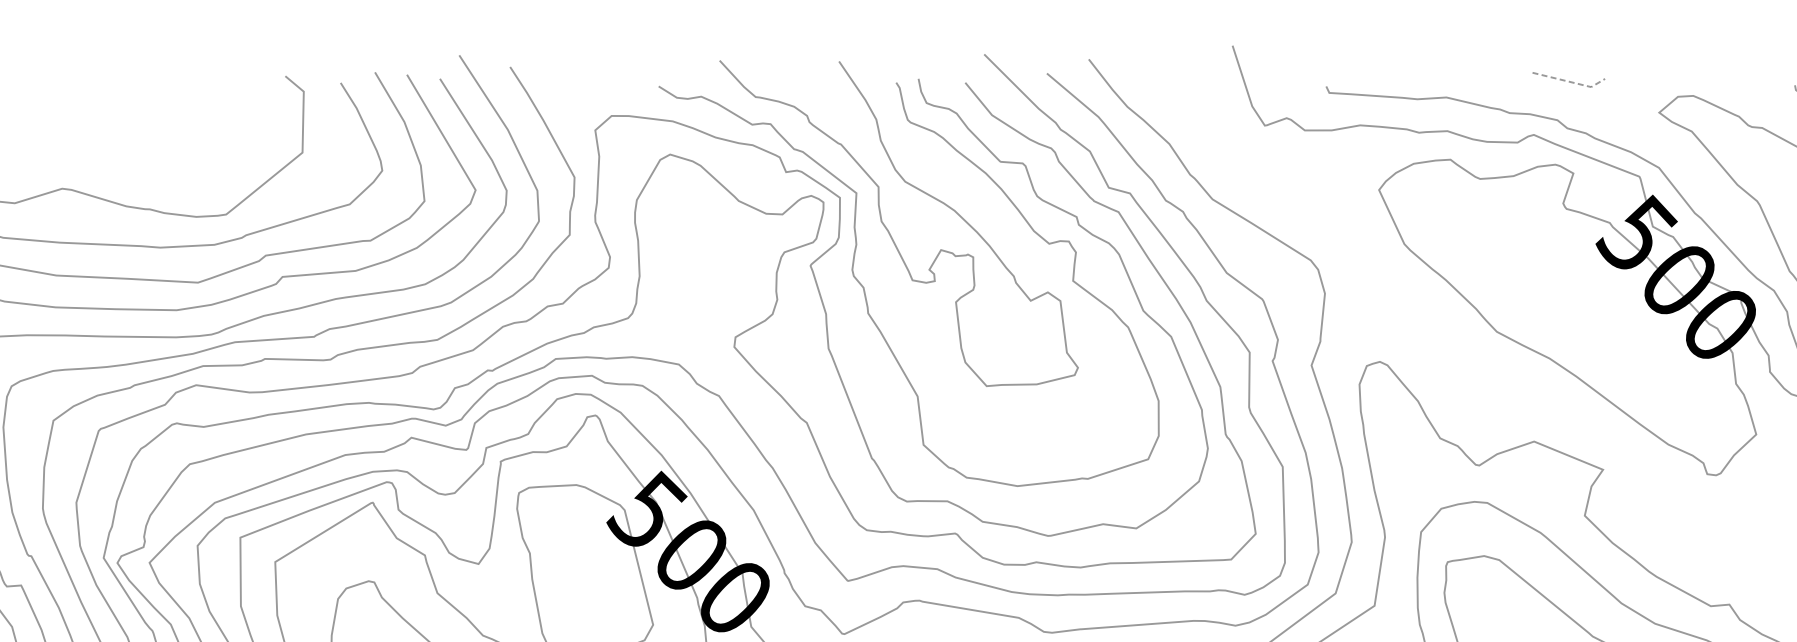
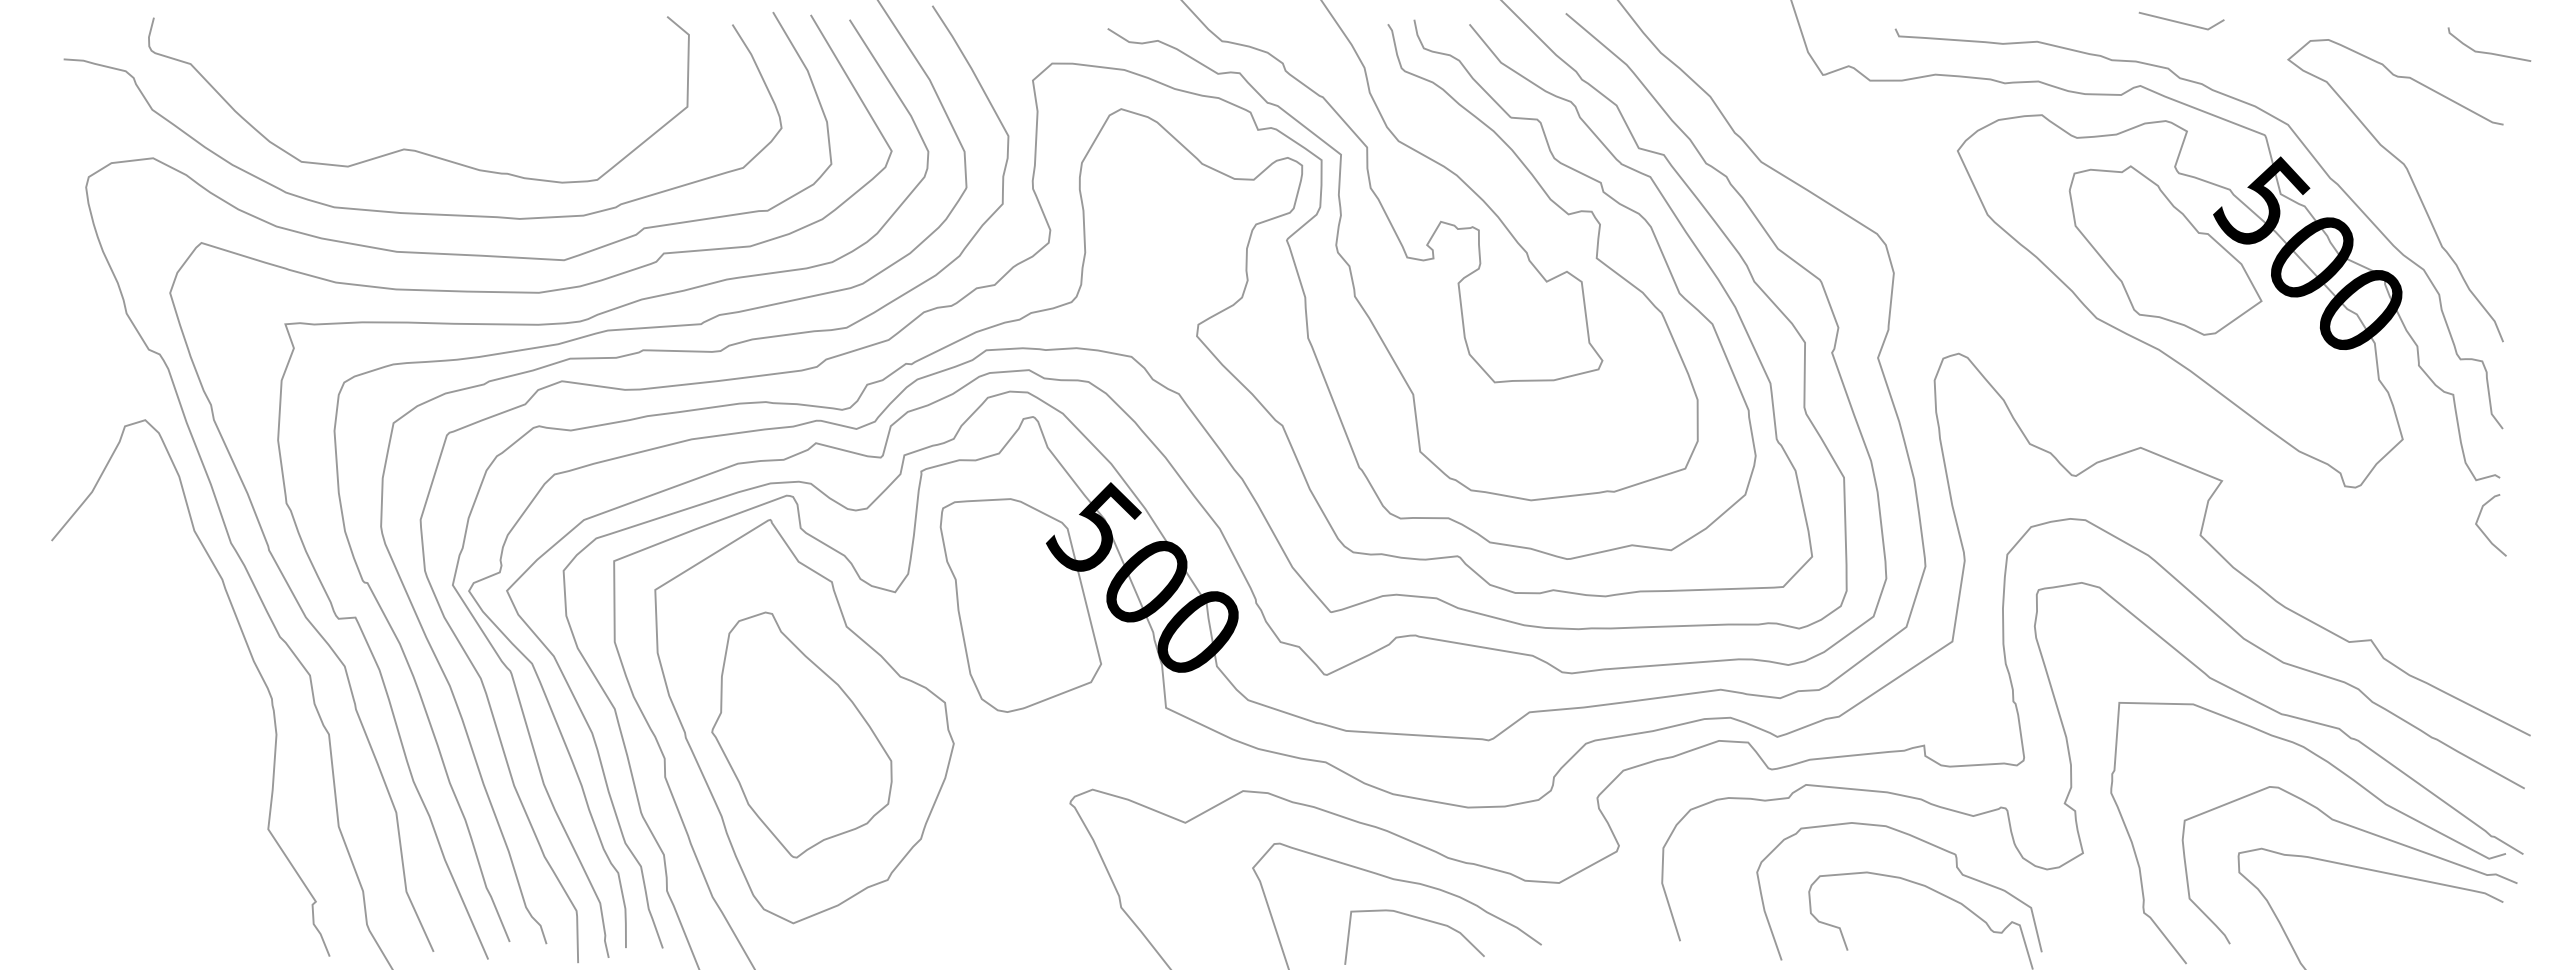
line: (1571, 82) -> (2184, 23), dashed -> solid
part: (1555, 274) -> (2165, 250), added

